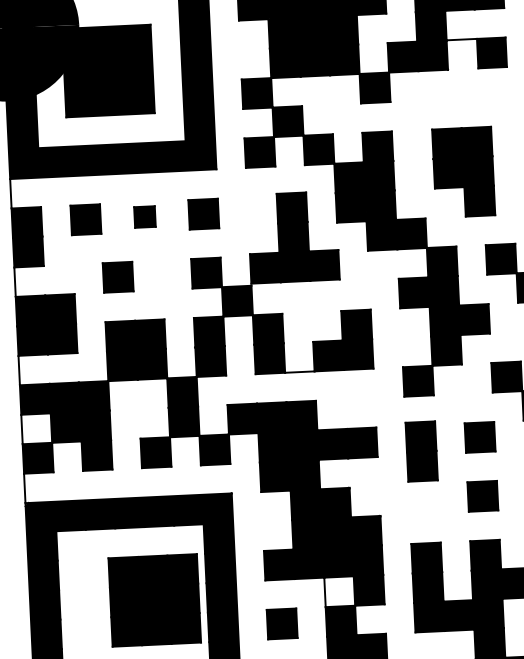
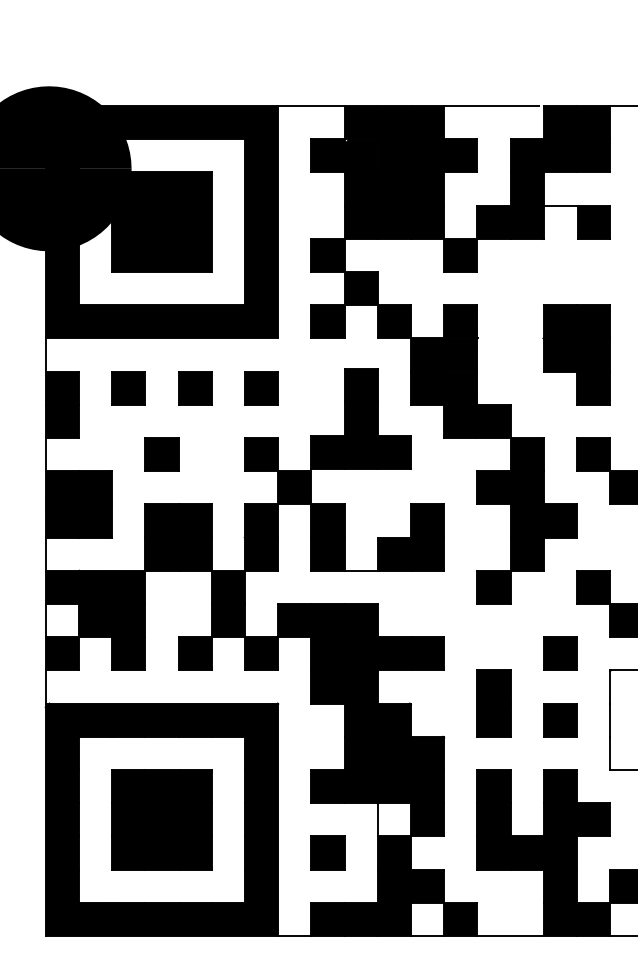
part: (463, 171) -> (576, 354), moved
part: (145, 217) -> (195, 388), size x1.43
part: (421, 451) -> (493, 703), moved
part: (154, 600) -> (161, 819), moved

